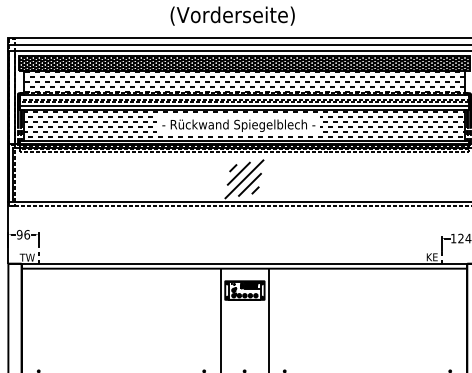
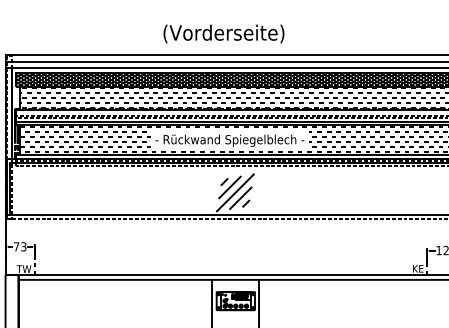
text: (23, 234) -> (20, 246), 96 -> 73

